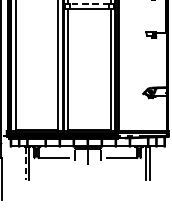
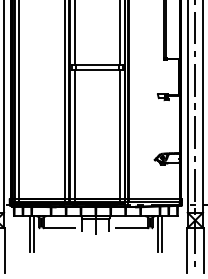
line: (89, 4) -> (97, 65), dashed -> solid
line: (25, 163) -> (29, 234), dashed -> solid

